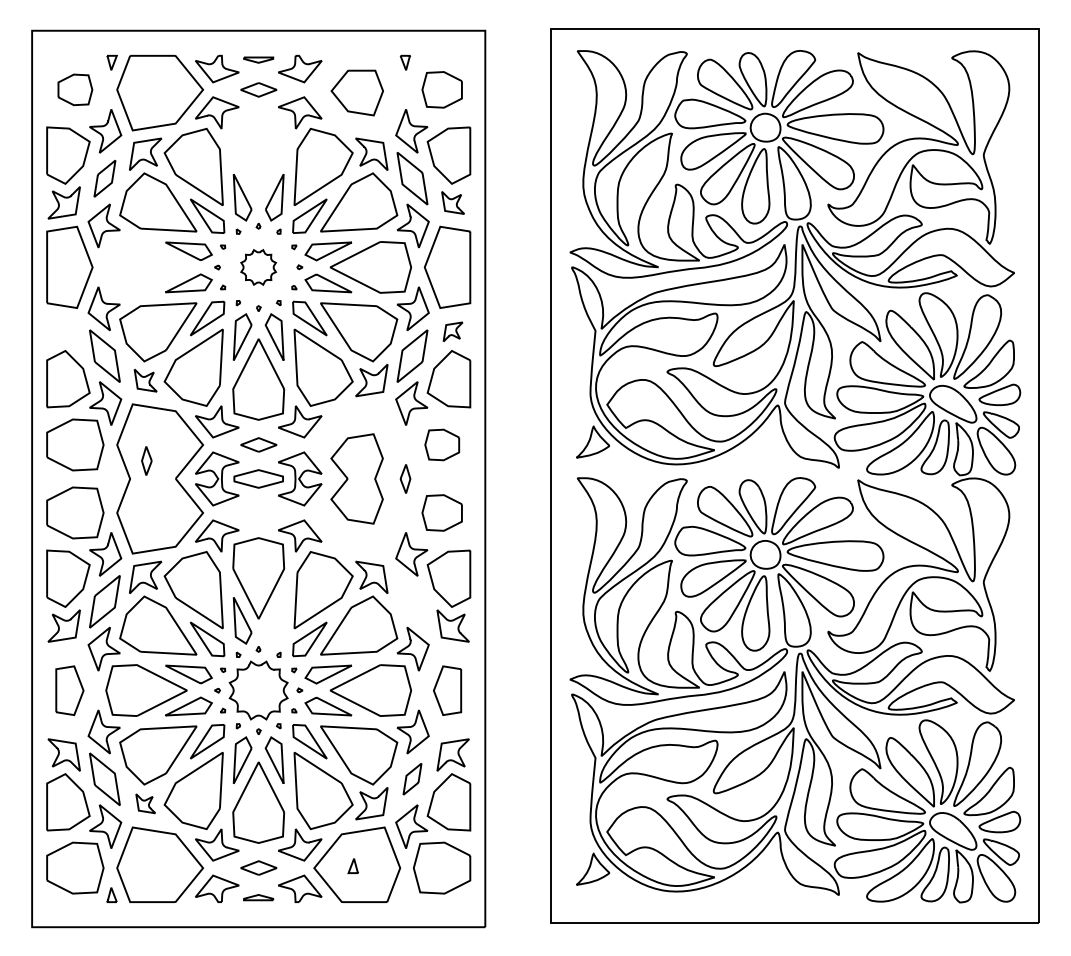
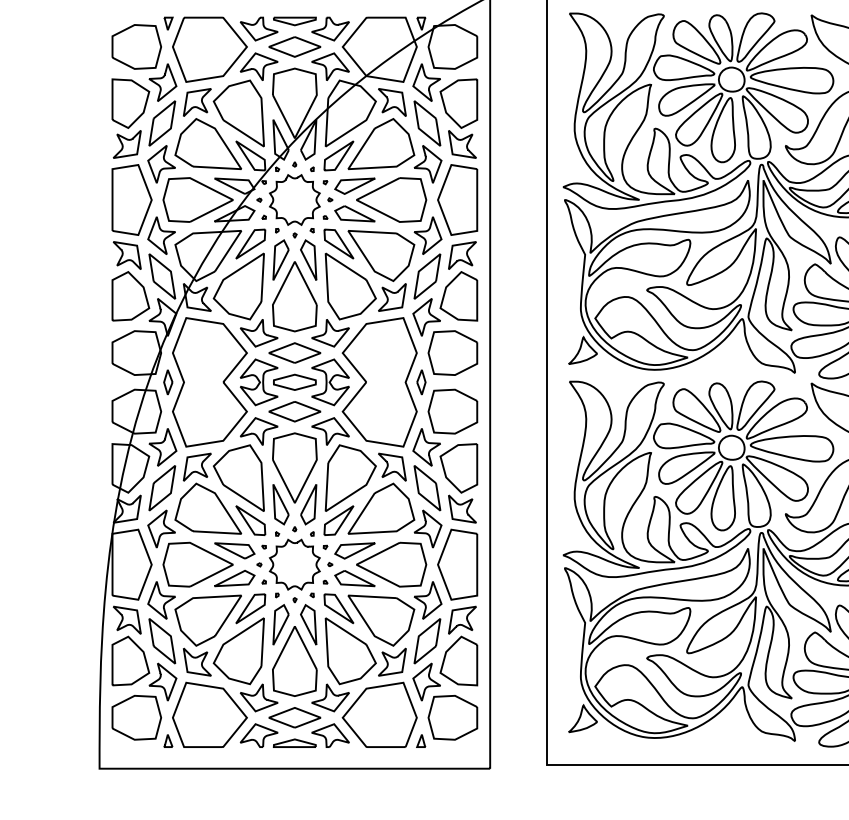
part: (258, 59) -> (294, 20), size x1.67
part: (75, 89) -> (136, 46), size x1.67
part: (258, 89) -> (294, 46), size x1.67
part: (442, 89) -> (453, 46), size x1.43
part: (357, 92) -> (380, 49), size x1.67
part: (258, 155) -> (294, 103), added
part: (104, 178) -> (161, 123), size x1.43
part: (452, 202) -> (461, 144), size x1.43
part: (146, 267) -> (198, 200), added
part: (258, 267) -> (294, 200), size x1.67
part: (63, 331) -> (126, 255), added
part: (452, 331) -> (461, 255), size x1.67
part: (145, 380) -> (197, 297), size x1.43
part: (258, 444) -> (294, 352), size x1.67
part: (442, 444) -> (453, 352), size x1.67
part: (146, 460) -> (167, 381), moved
part: (356, 478) -> (379, 381), size x1.67
part: (258, 512) -> (294, 411), added
part: (442, 512) -> (453, 411), size x1.43
part: (412, 601) -> (427, 487), added
part: (274, 620) -> (308, 504), added
part: (69, 690) -> (131, 564), size x1.67
part: (447, 690) -> (457, 564), size x1.67
part: (412, 778) -> (427, 640), size x1.67
part: (145, 803) -> (197, 662), size x1.67
part: (352, 865) -> (420, 740), moved
part: (258, 867) -> (294, 717), size x1.67
part: (258, 897) -> (294, 743), size x1.67

